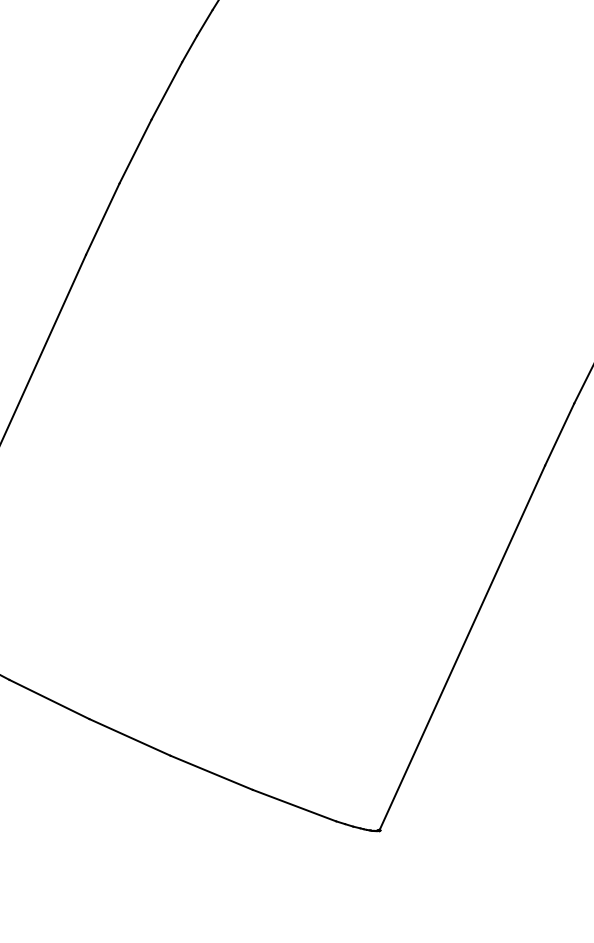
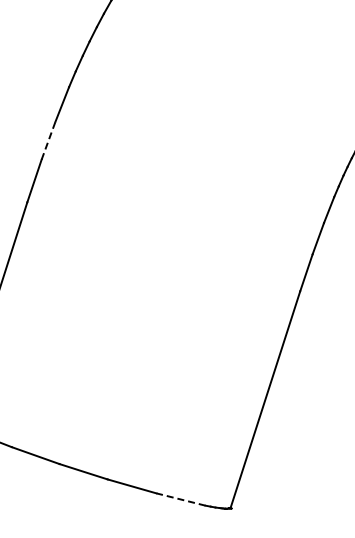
line: (135, 151) -> (48, 140), solid -> dashed
line: (293, 805) -> (180, 499), solid -> dashed

